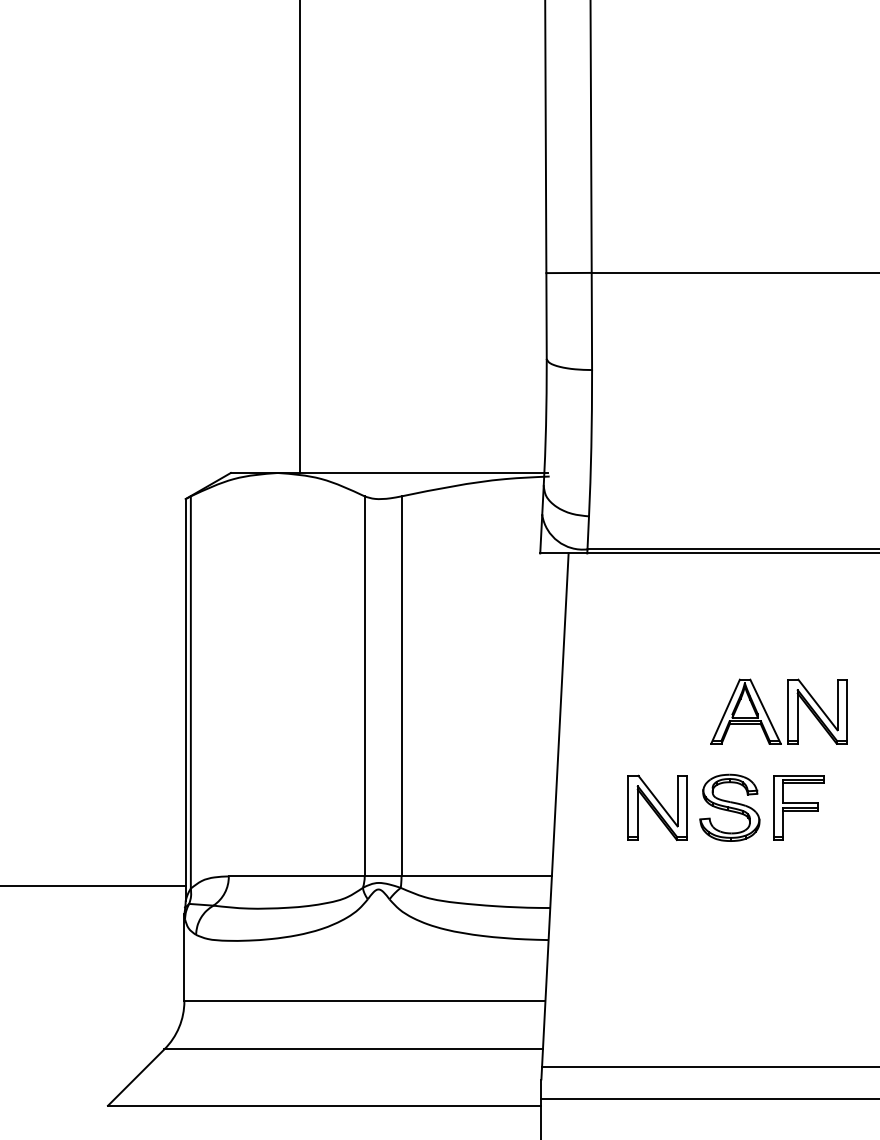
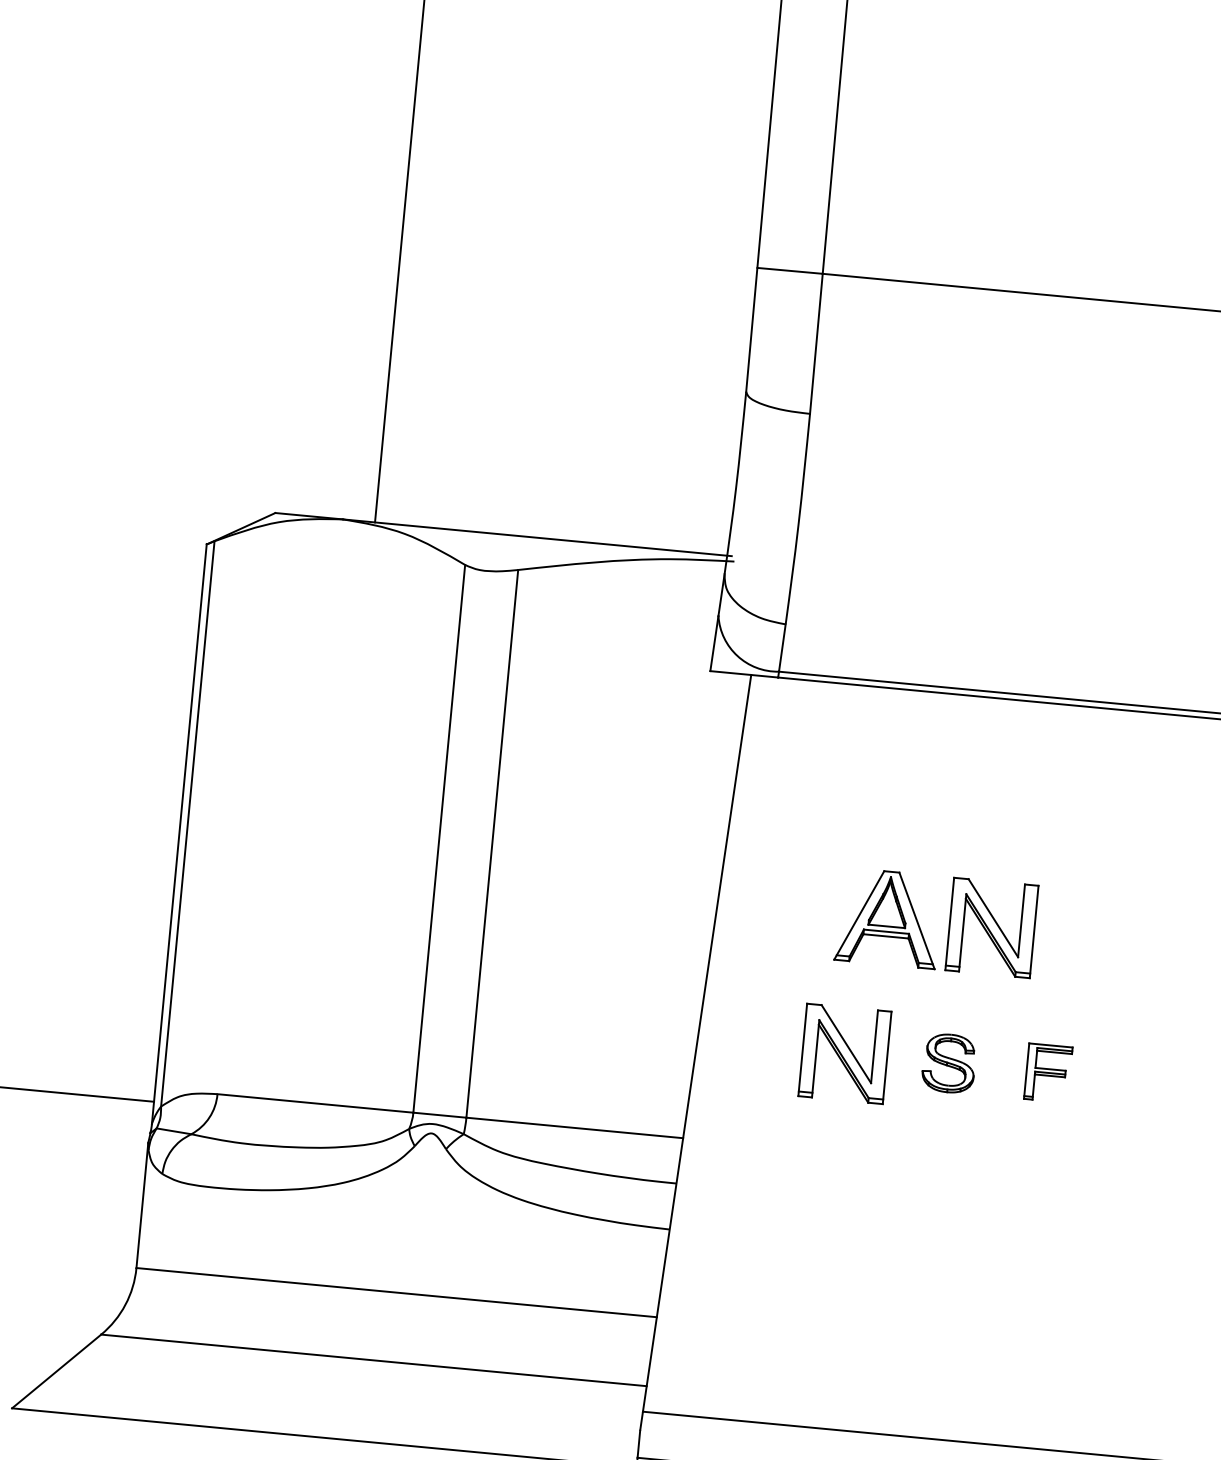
part: (787, 711) -> (948, 923), moved
part: (729, 807) -> (948, 1063), size x0.6
part: (798, 807) -> (1047, 1072), size x0.6

